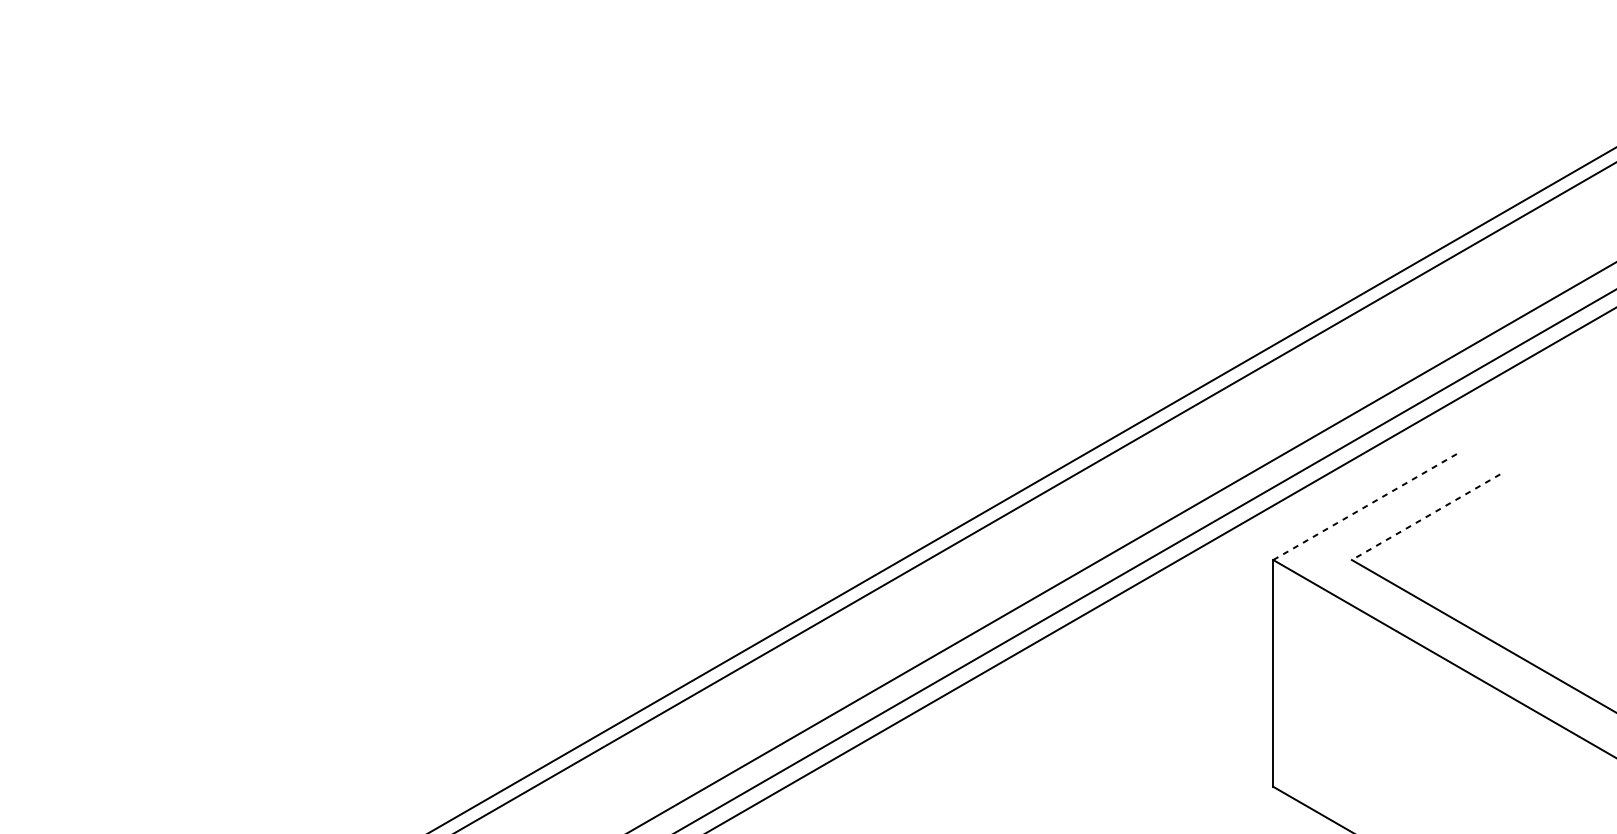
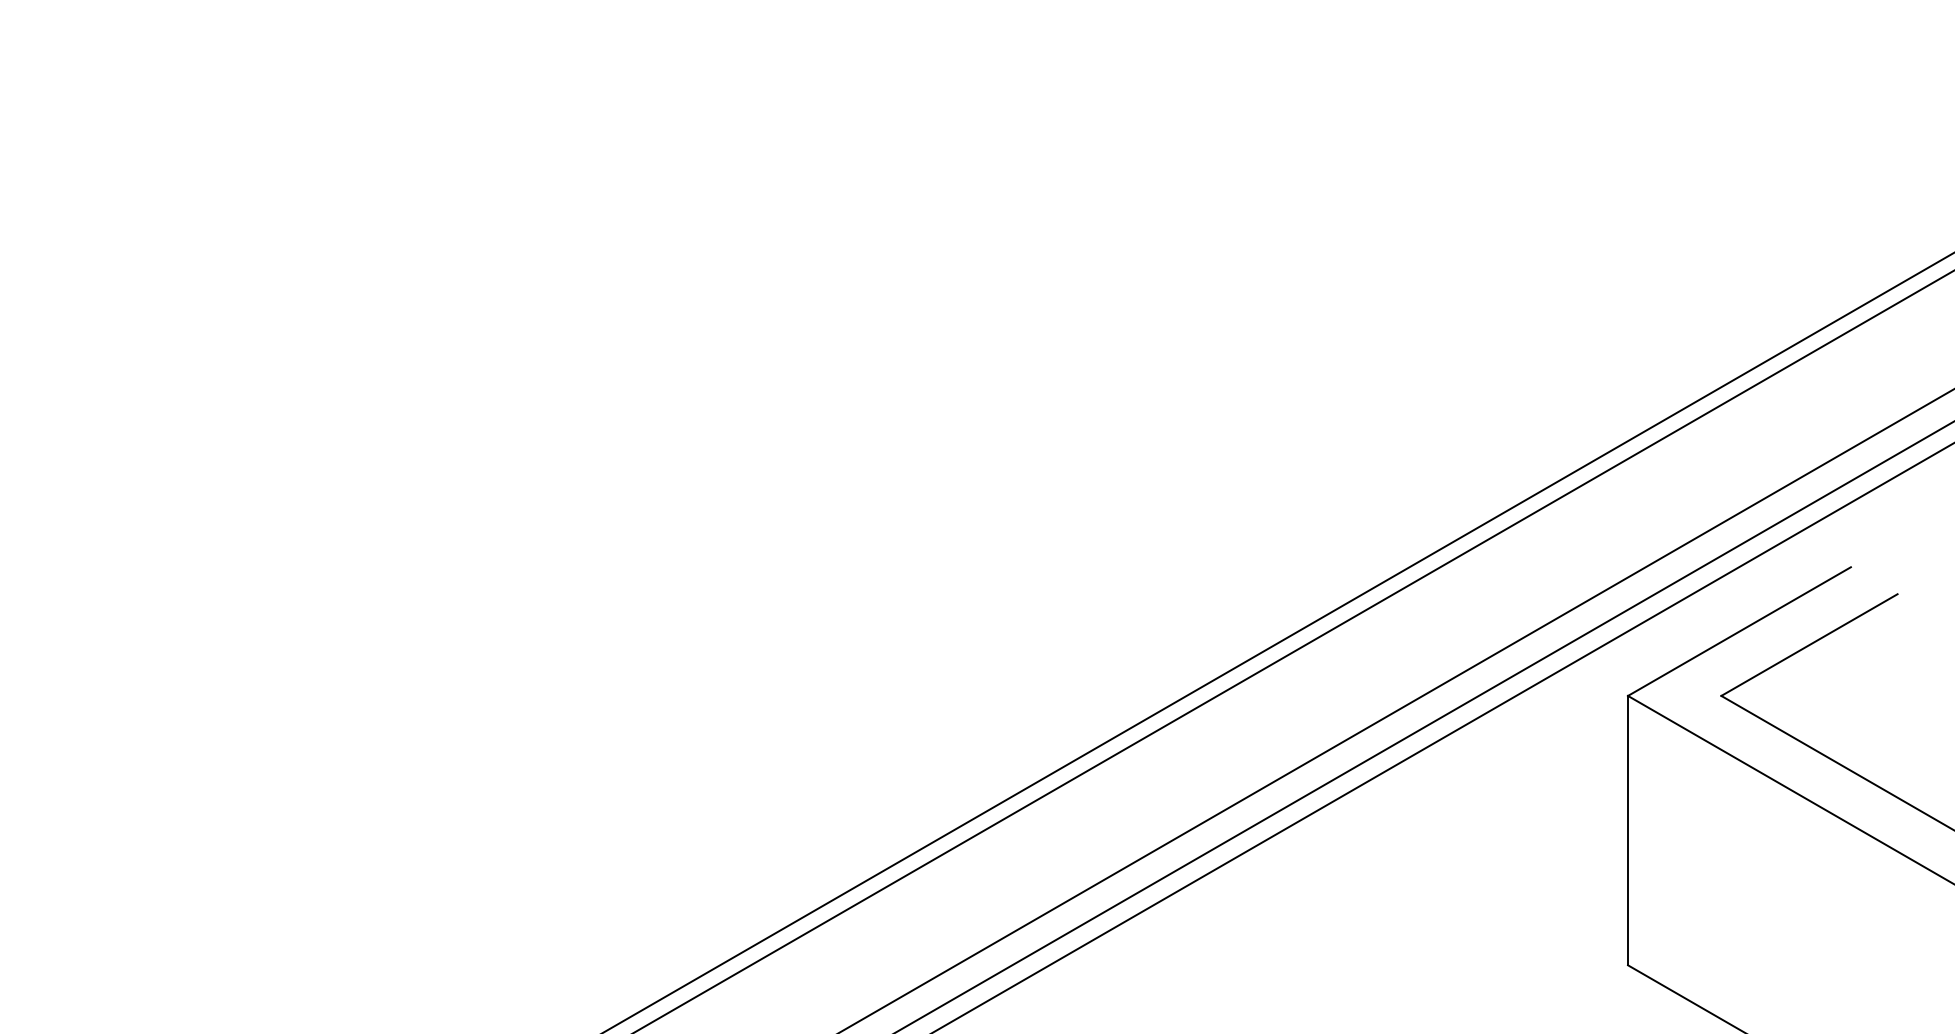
line: (1367, 505) -> (1739, 631), dashed -> solid
line: (1426, 517) -> (1809, 645), dashed -> solid

